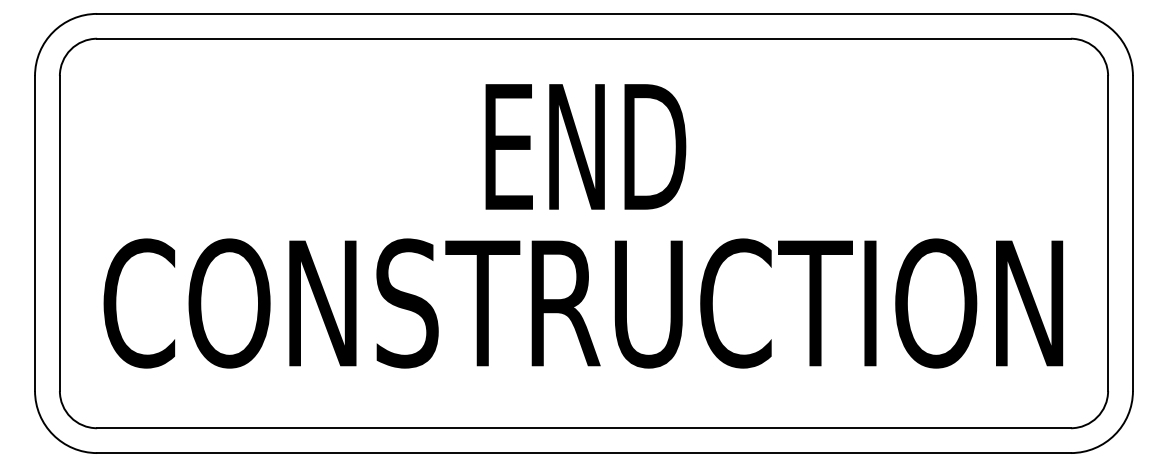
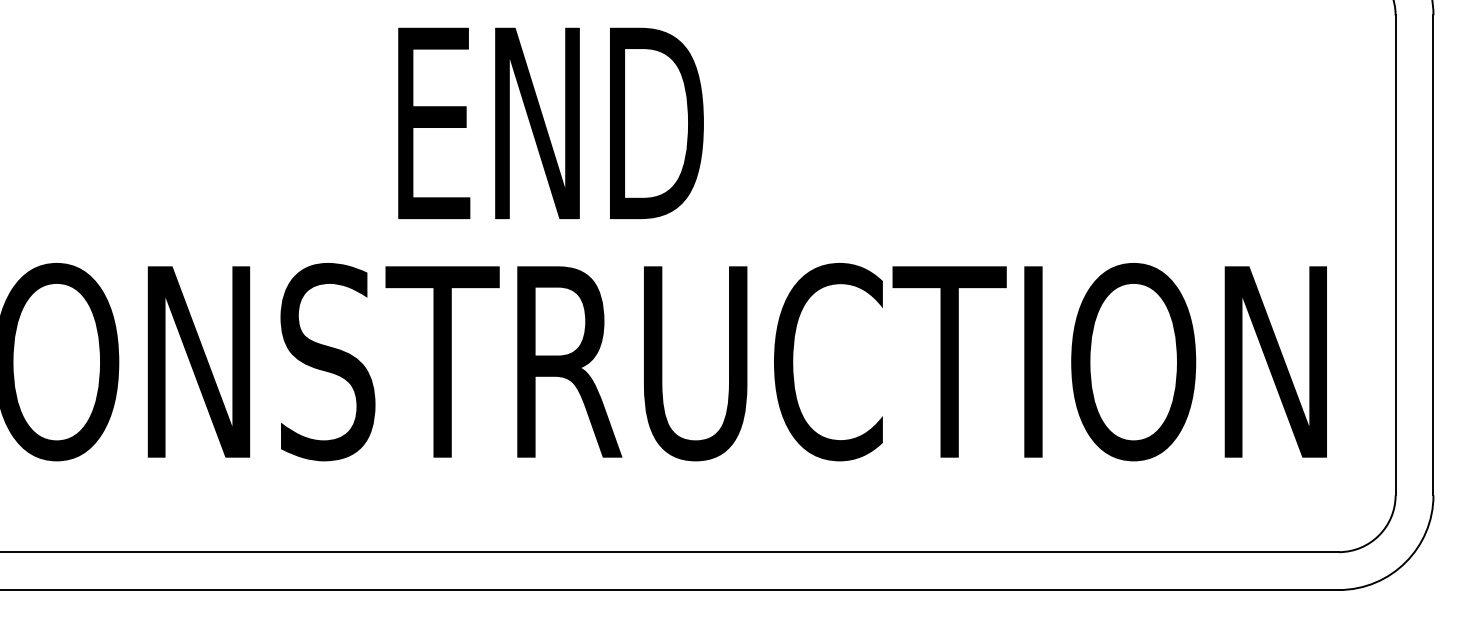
text: (585, 146) -> (550, 122), moved

